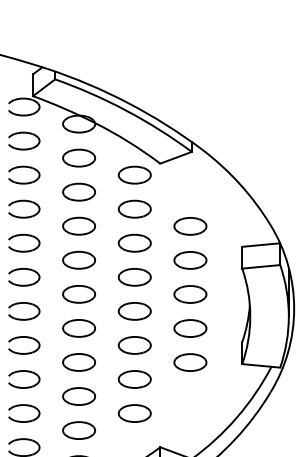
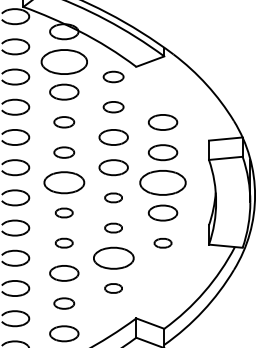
part: (78, 157) -> (63, 61), size x1.6
part: (134, 174) -> (113, 76), size x0.7
part: (134, 208) -> (113, 106), size x0.7
part: (78, 225) -> (63, 121), size x0.7
part: (78, 260) -> (63, 152), size x0.7
part: (78, 294) -> (63, 182), size x1.4
part: (190, 294) -> (163, 182), size x1.6
part: (134, 311) -> (113, 197), size x0.6
part: (78, 328) -> (63, 213), size x0.6
part: (134, 345) -> (113, 228), size x0.6
part: (78, 362) -> (63, 243), size x0.6
part: (190, 362) -> (163, 243), size x0.6
part: (134, 379) -> (113, 258), size x1.4
part: (134, 413) -> (113, 288), size x0.6
part: (78, 430) -> (63, 303), size x0.7

